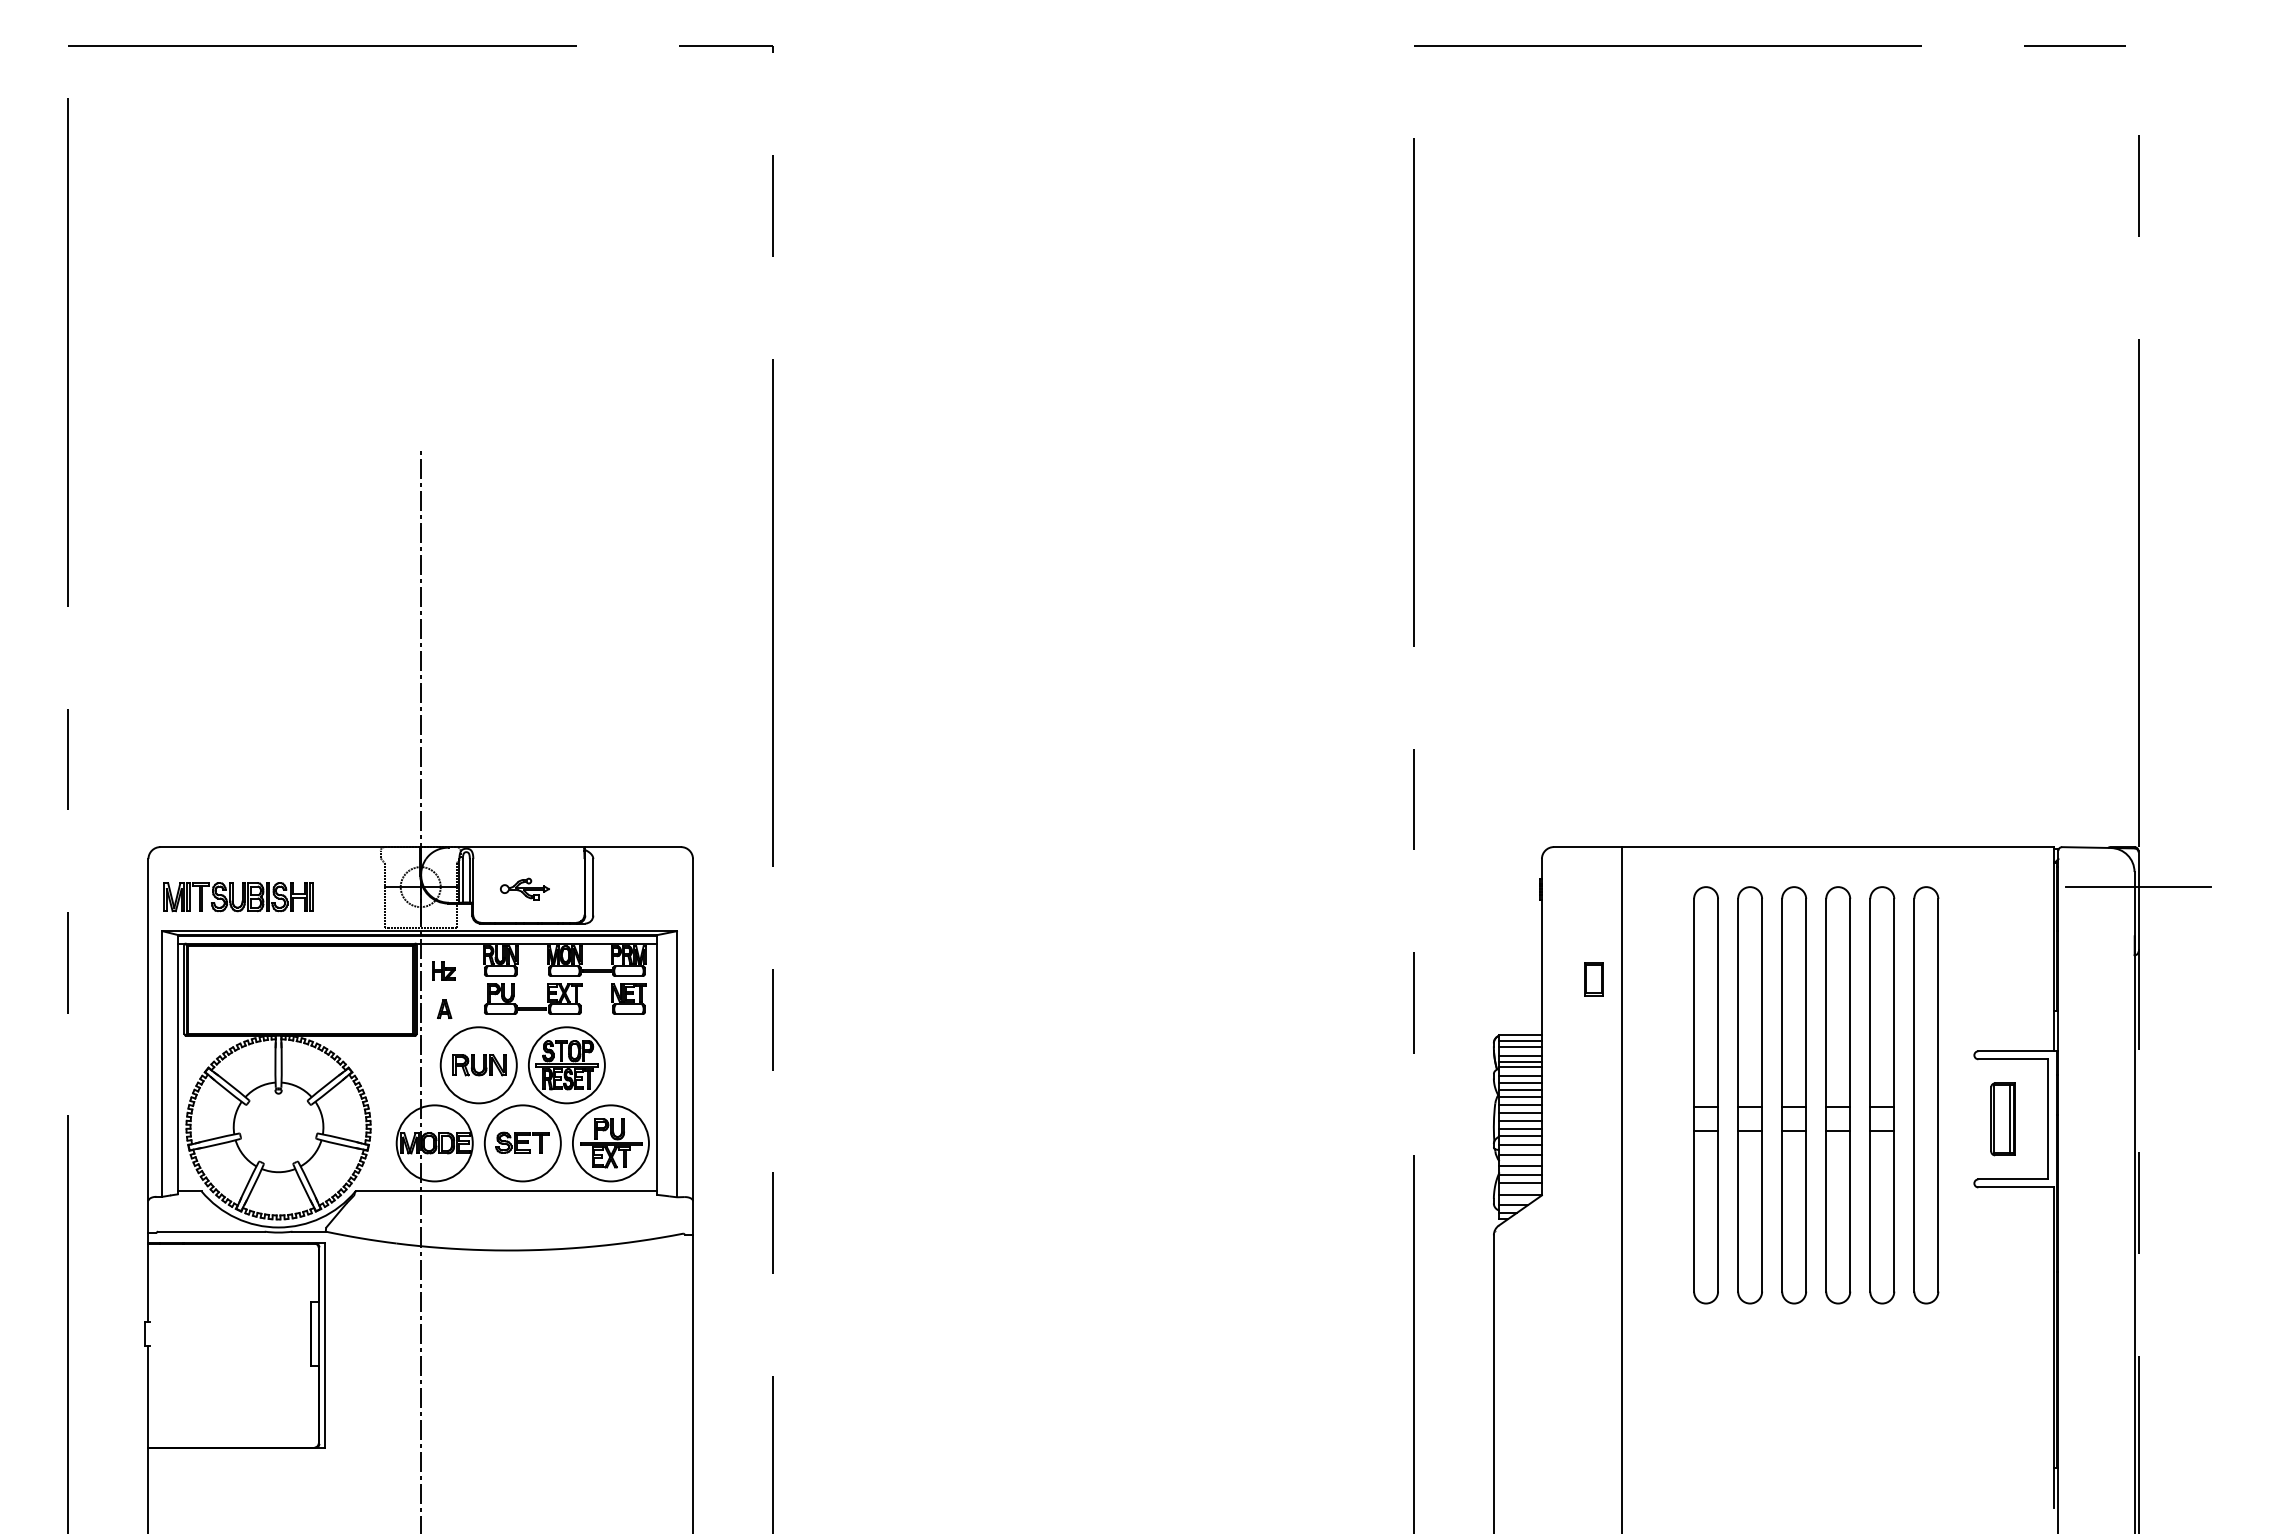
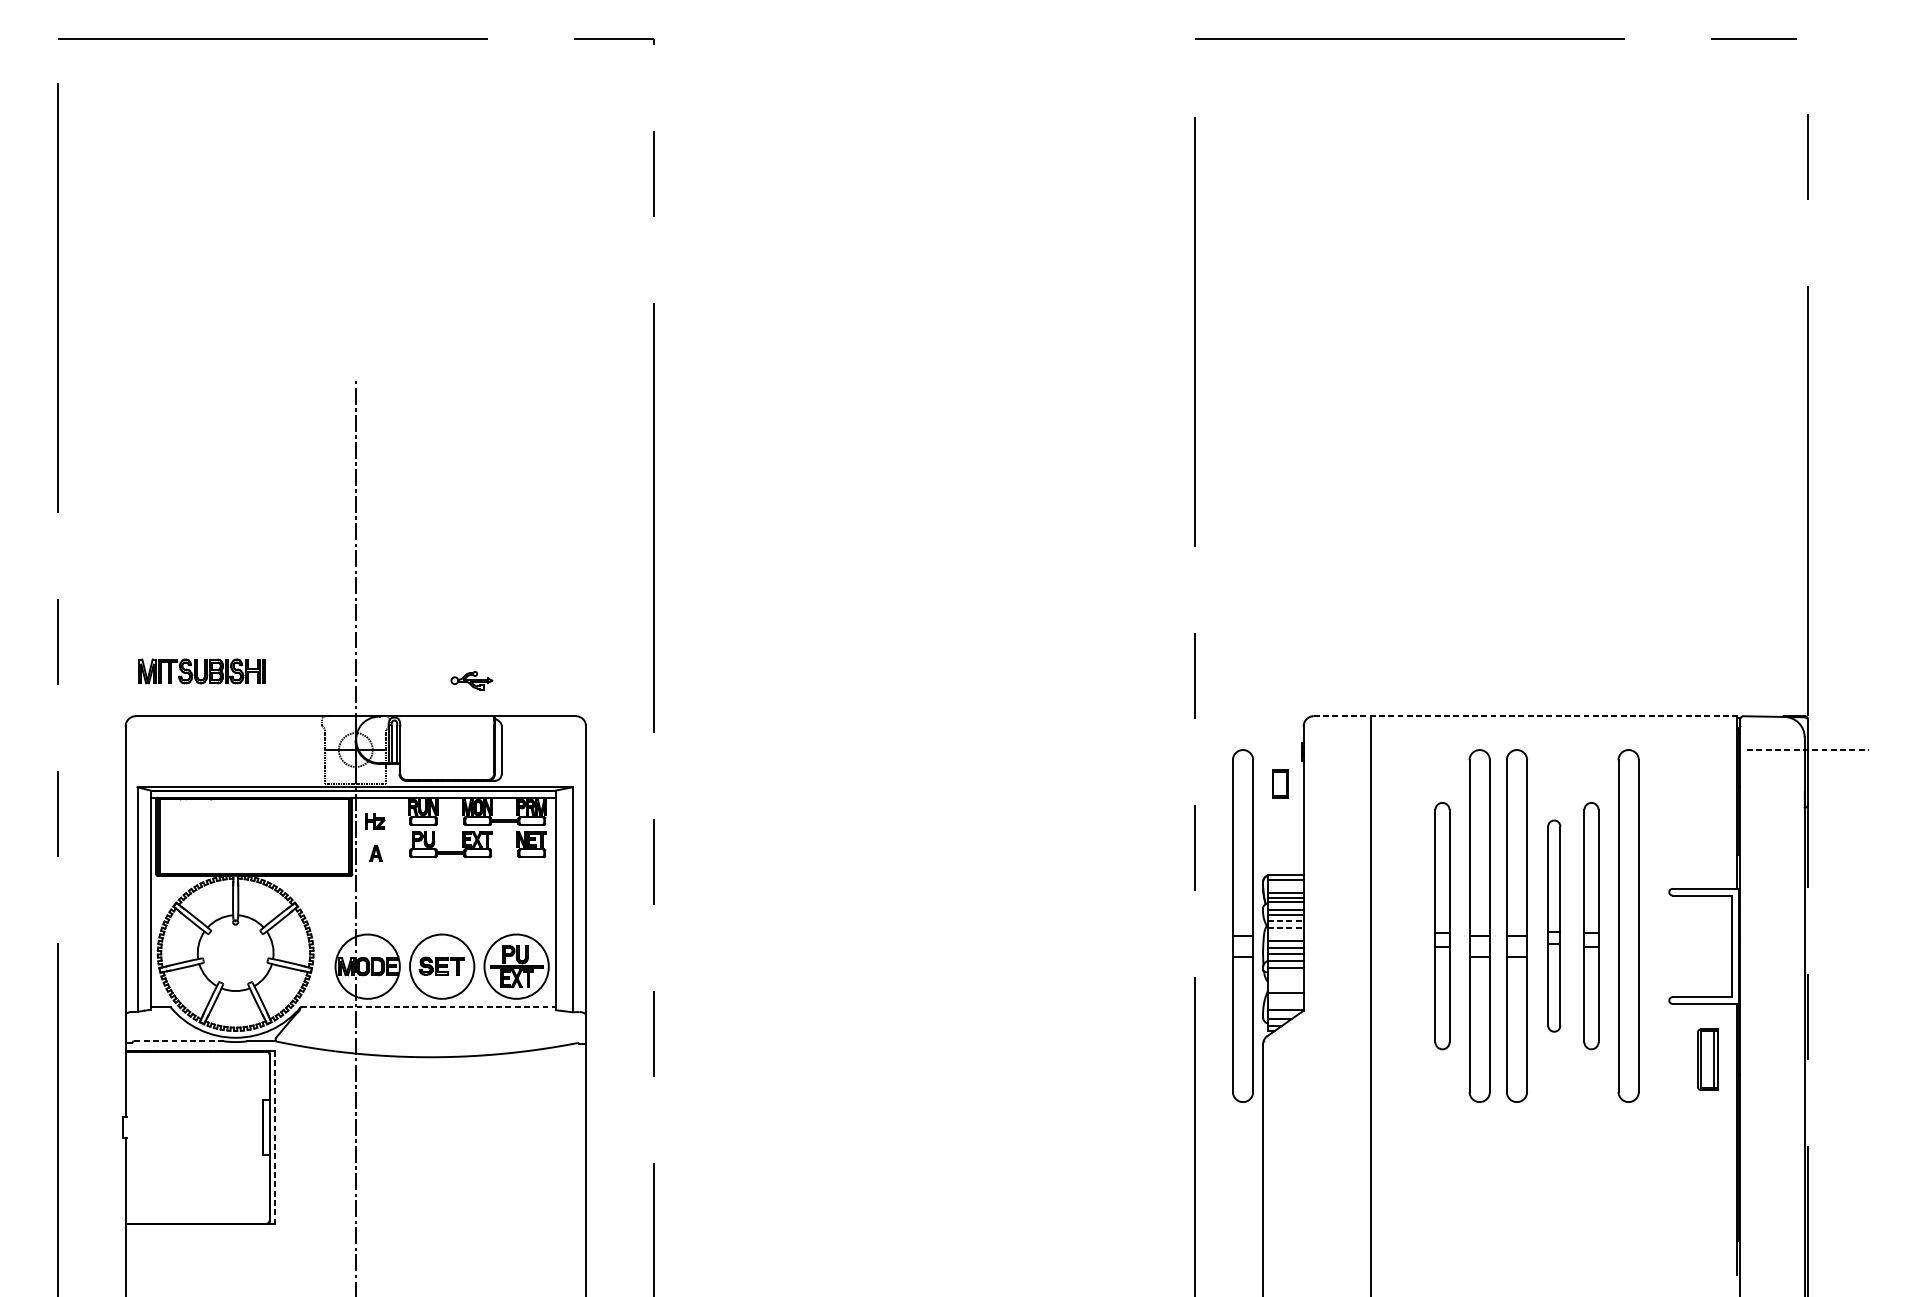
line: (1804, 847) -> (1525, 716), solid -> dashed
line: (2139, 887) -> (1808, 750), solid -> dashed
part: (524, 888) -> (471, 680), moved
part: (238, 897) -> (201, 671), moved
part: (1593, 979) -> (1279, 784), moved
line: (1520, 1047) -> (1285, 885), removed
part: (478, 1065) -> (404, 900), removed
part: (566, 1065) -> (479, 900), removed
line: (1521, 1089) -> (1286, 921), solid -> dashed
part: (1470, 1095) -> (1243, 926), added
part: (1705, 1095) -> (1441, 926), size x0.7
part: (1838, 1095) -> (1554, 926), size x0.6
part: (1882, 1095) -> (1591, 926), size x0.7
line: (1521, 1097) -> (1286, 927), solid -> dashed
line: (1520, 1104) -> (1285, 933), removed
part: (2002, 1119) -> (1707, 1059), moved
line: (1520, 1154) -> (1285, 976), removed
line: (1520, 1166) -> (1285, 986), removed
line: (1520, 1183) -> (1285, 1000), removed
line: (506, 1191) -> (428, 1007), solid -> dashed
line: (210, 1231) -> (178, 1041), solid -> dashed
line: (325, 1346) -> (275, 1138), solid -> dashed

